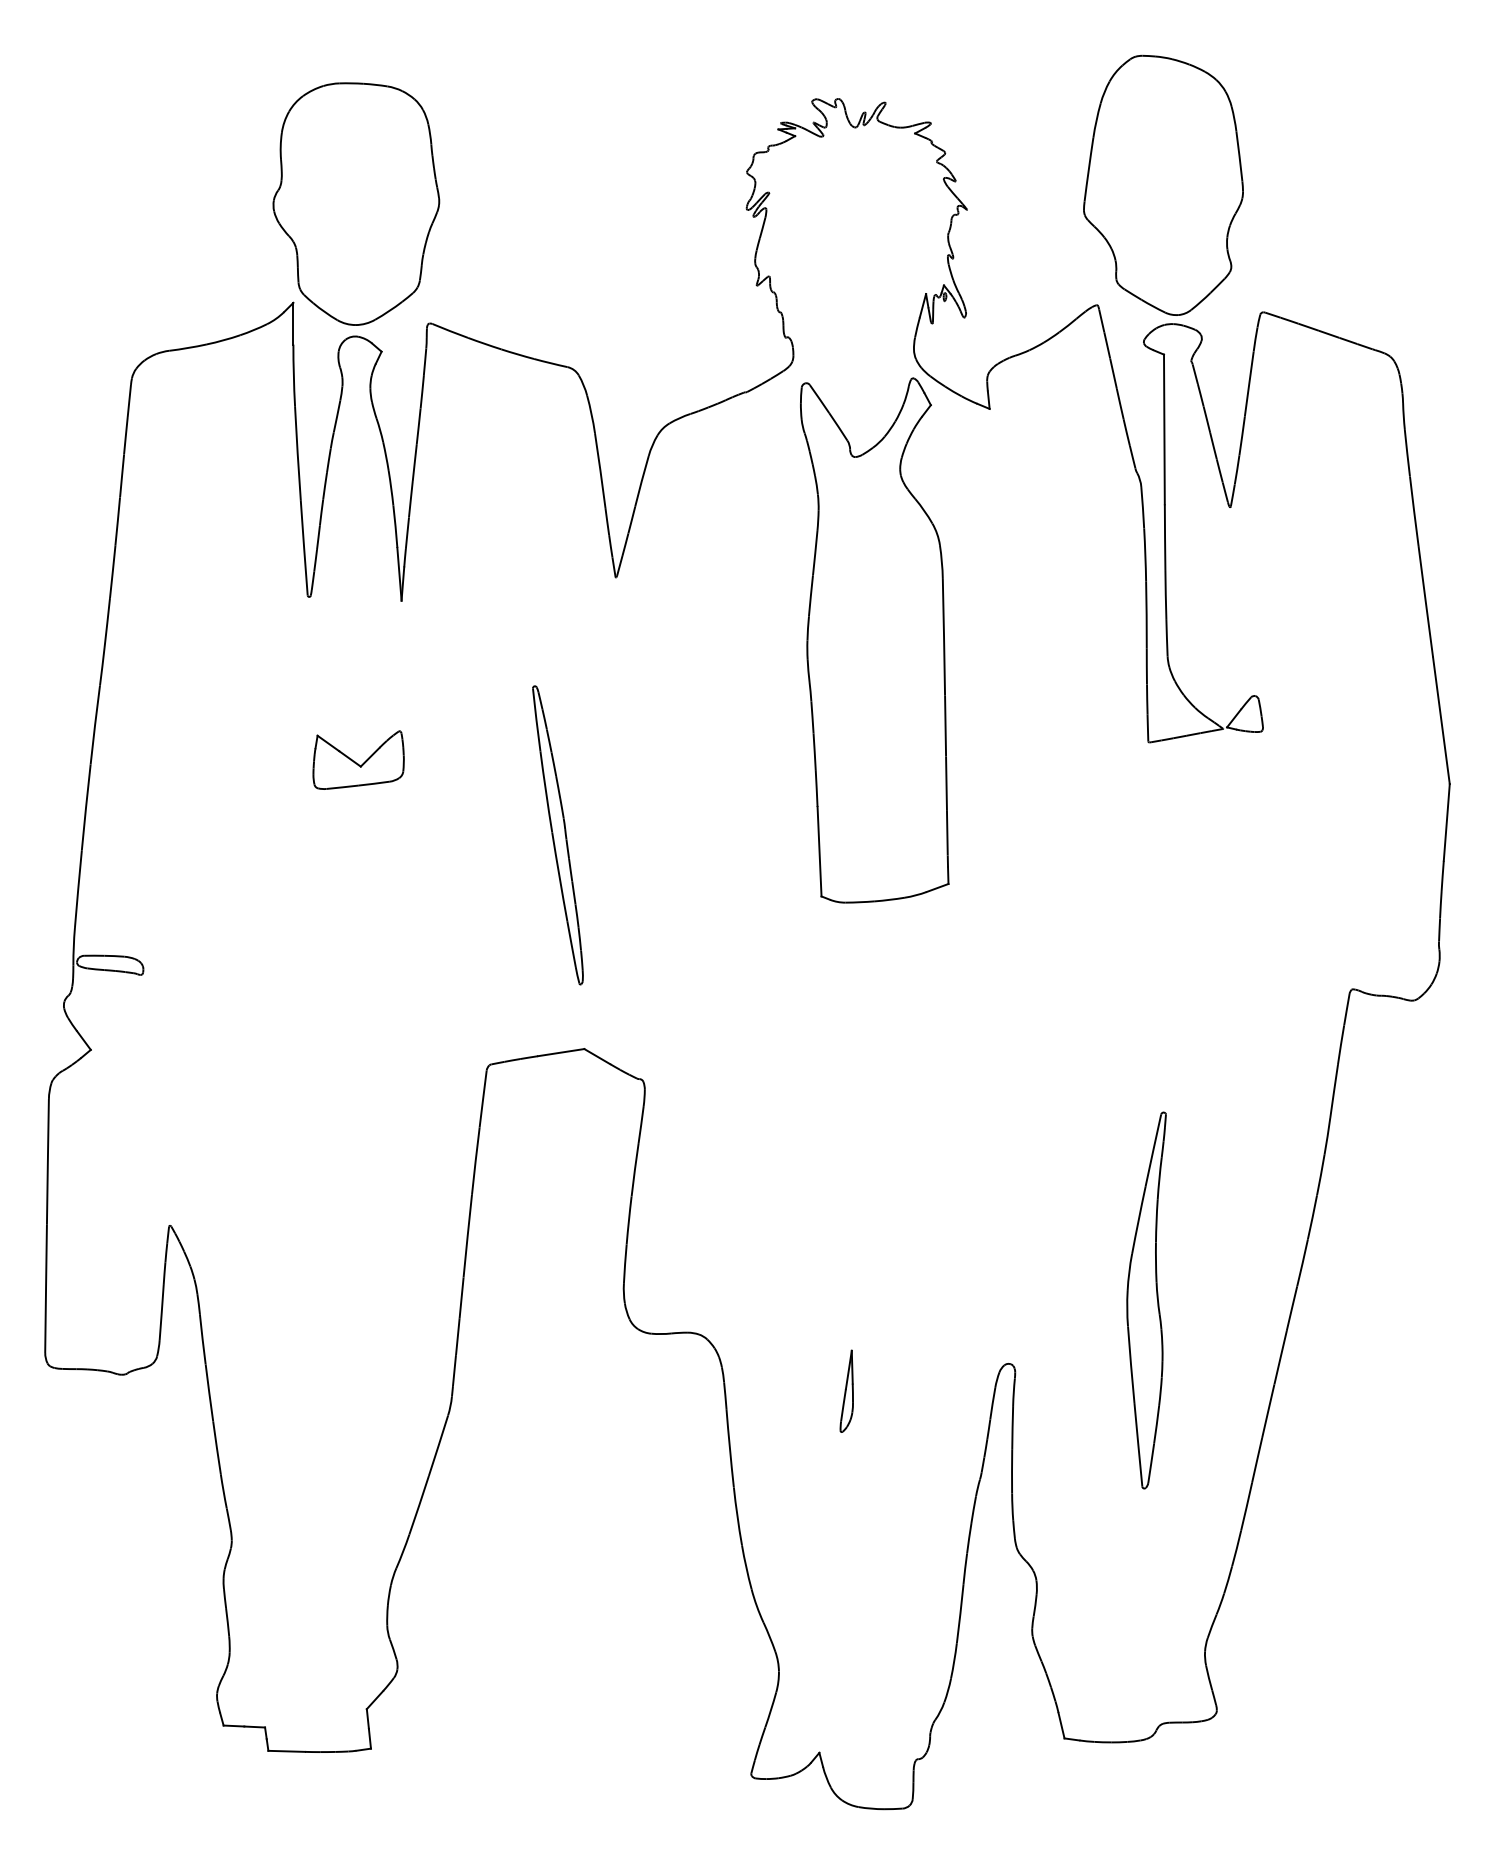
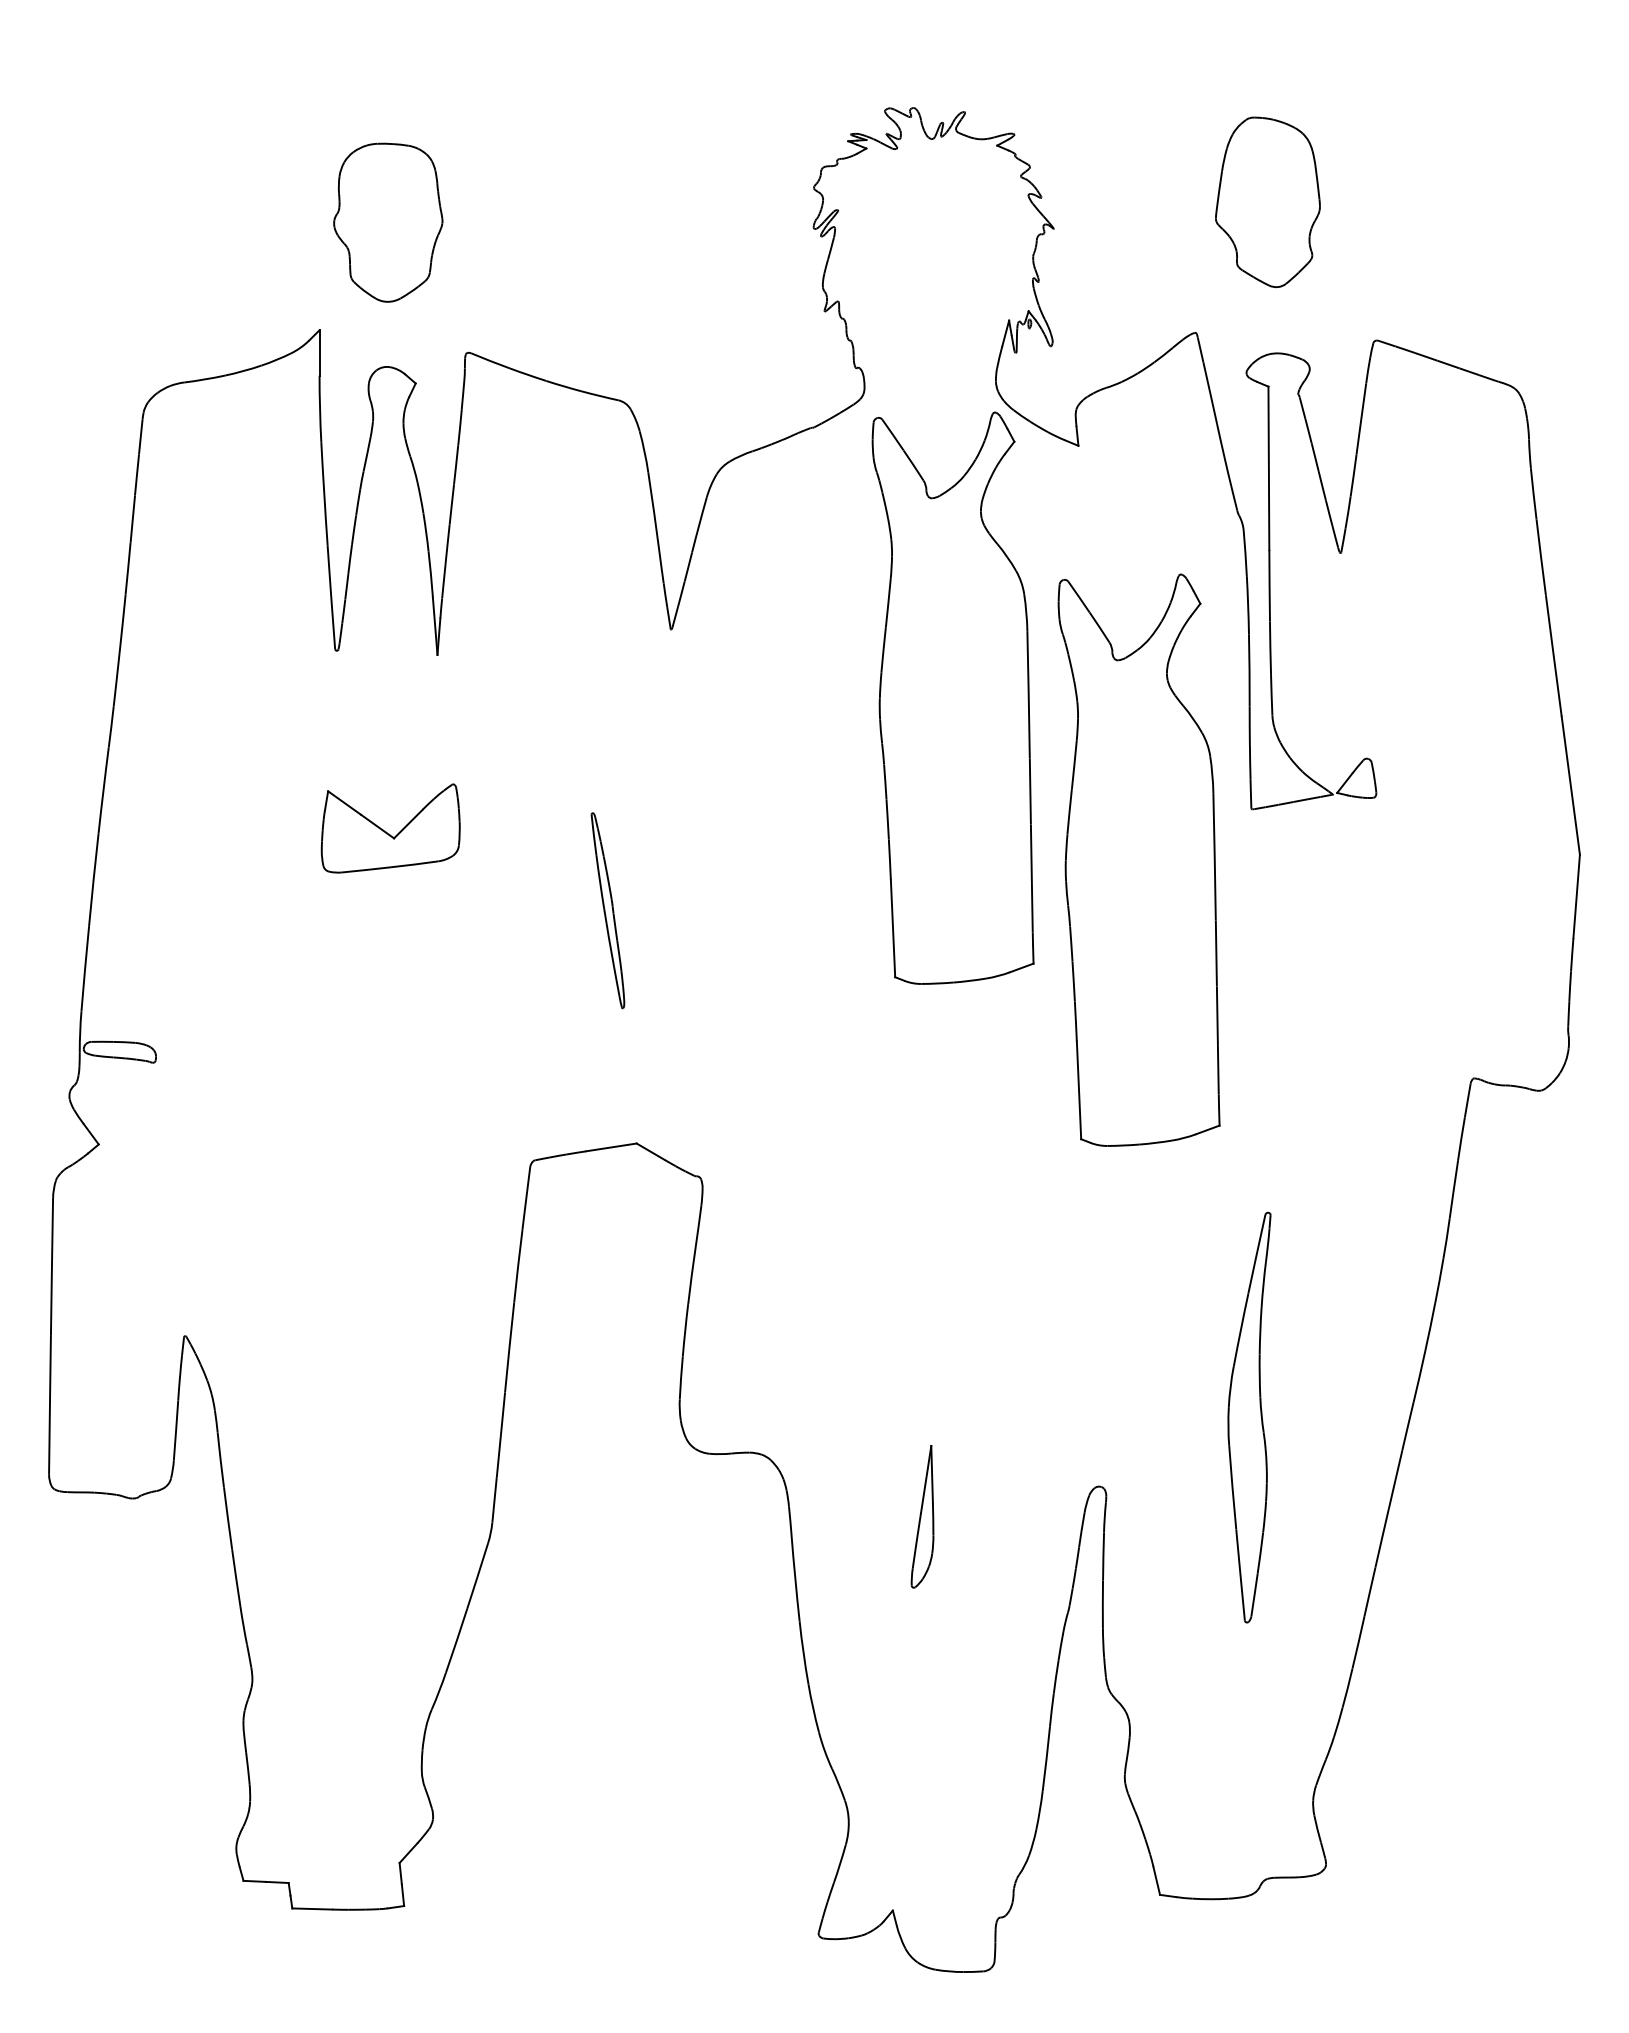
part: (1163, 185) -> (1267, 202), size x0.6
part: (356, 204) -> (388, 222), size x0.6
part: (358, 760) -> (390, 828), size x1.4
part: (1044, 788) -> (1138, 859), added
part: (557, 835) -> (607, 910), size x0.6
part: (846, 1391) -> (922, 1516), size x1.6

